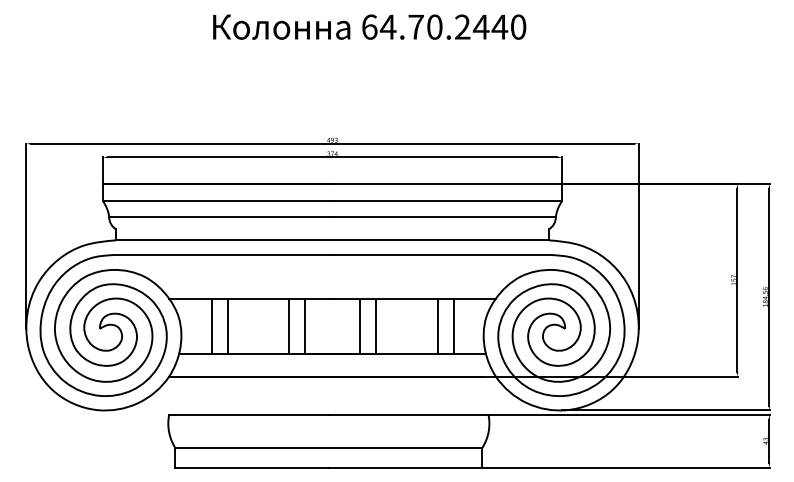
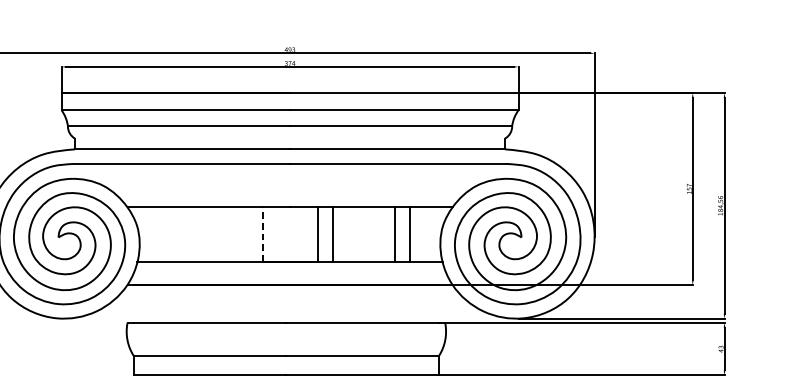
line: (211, 325) -> (169, 234), removed
line: (227, 325) -> (185, 234), removed
line: (288, 325) -> (246, 234), removed
line: (304, 326) -> (262, 235), solid -> dashed

